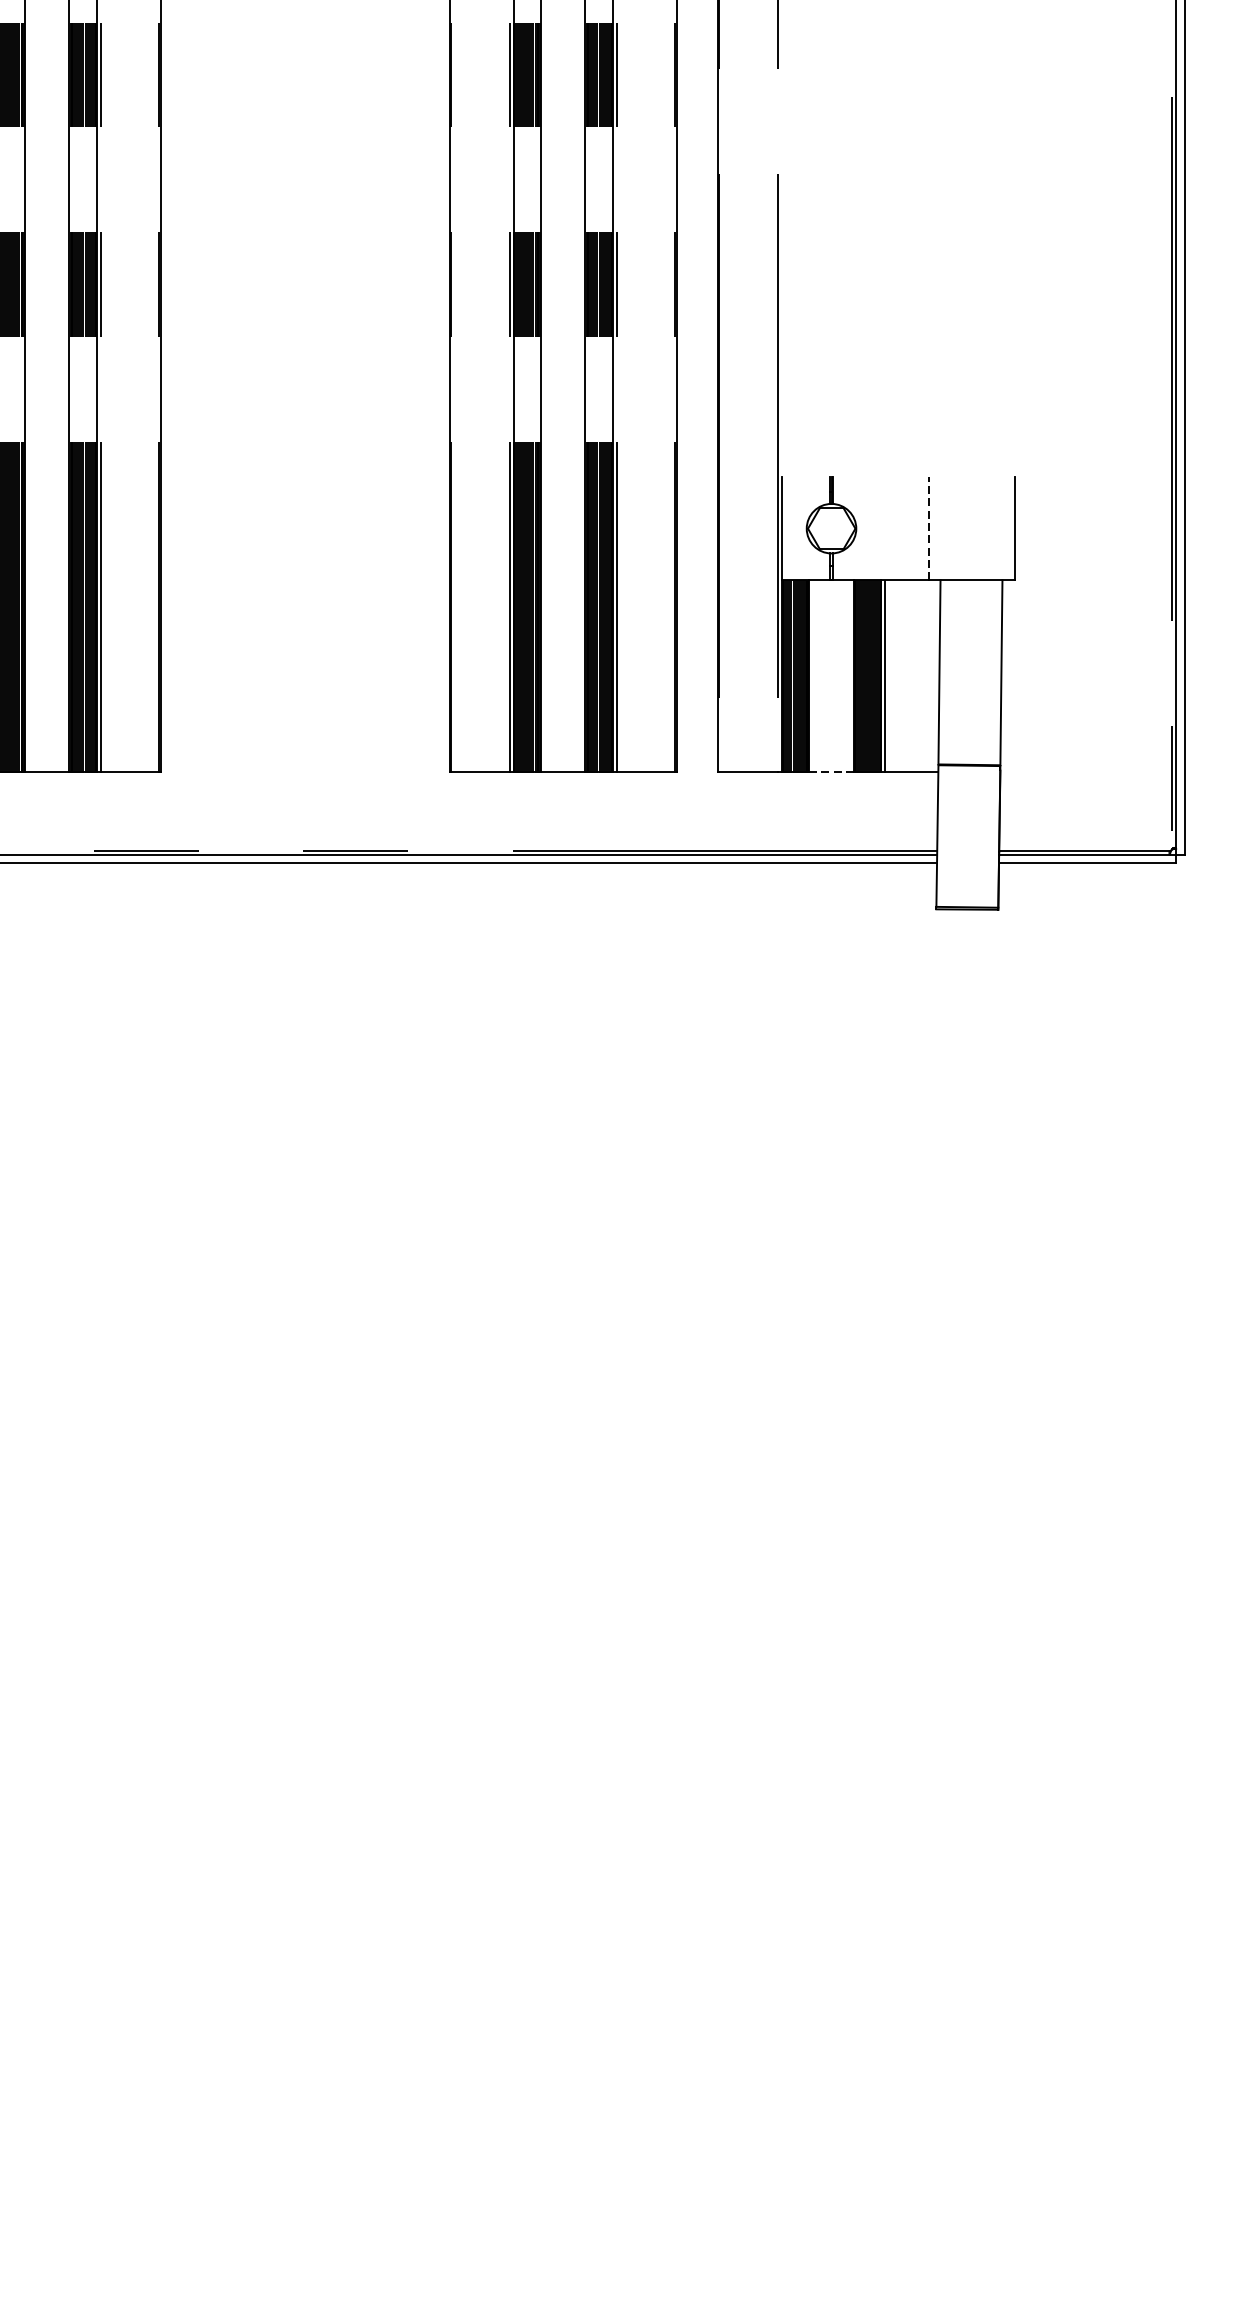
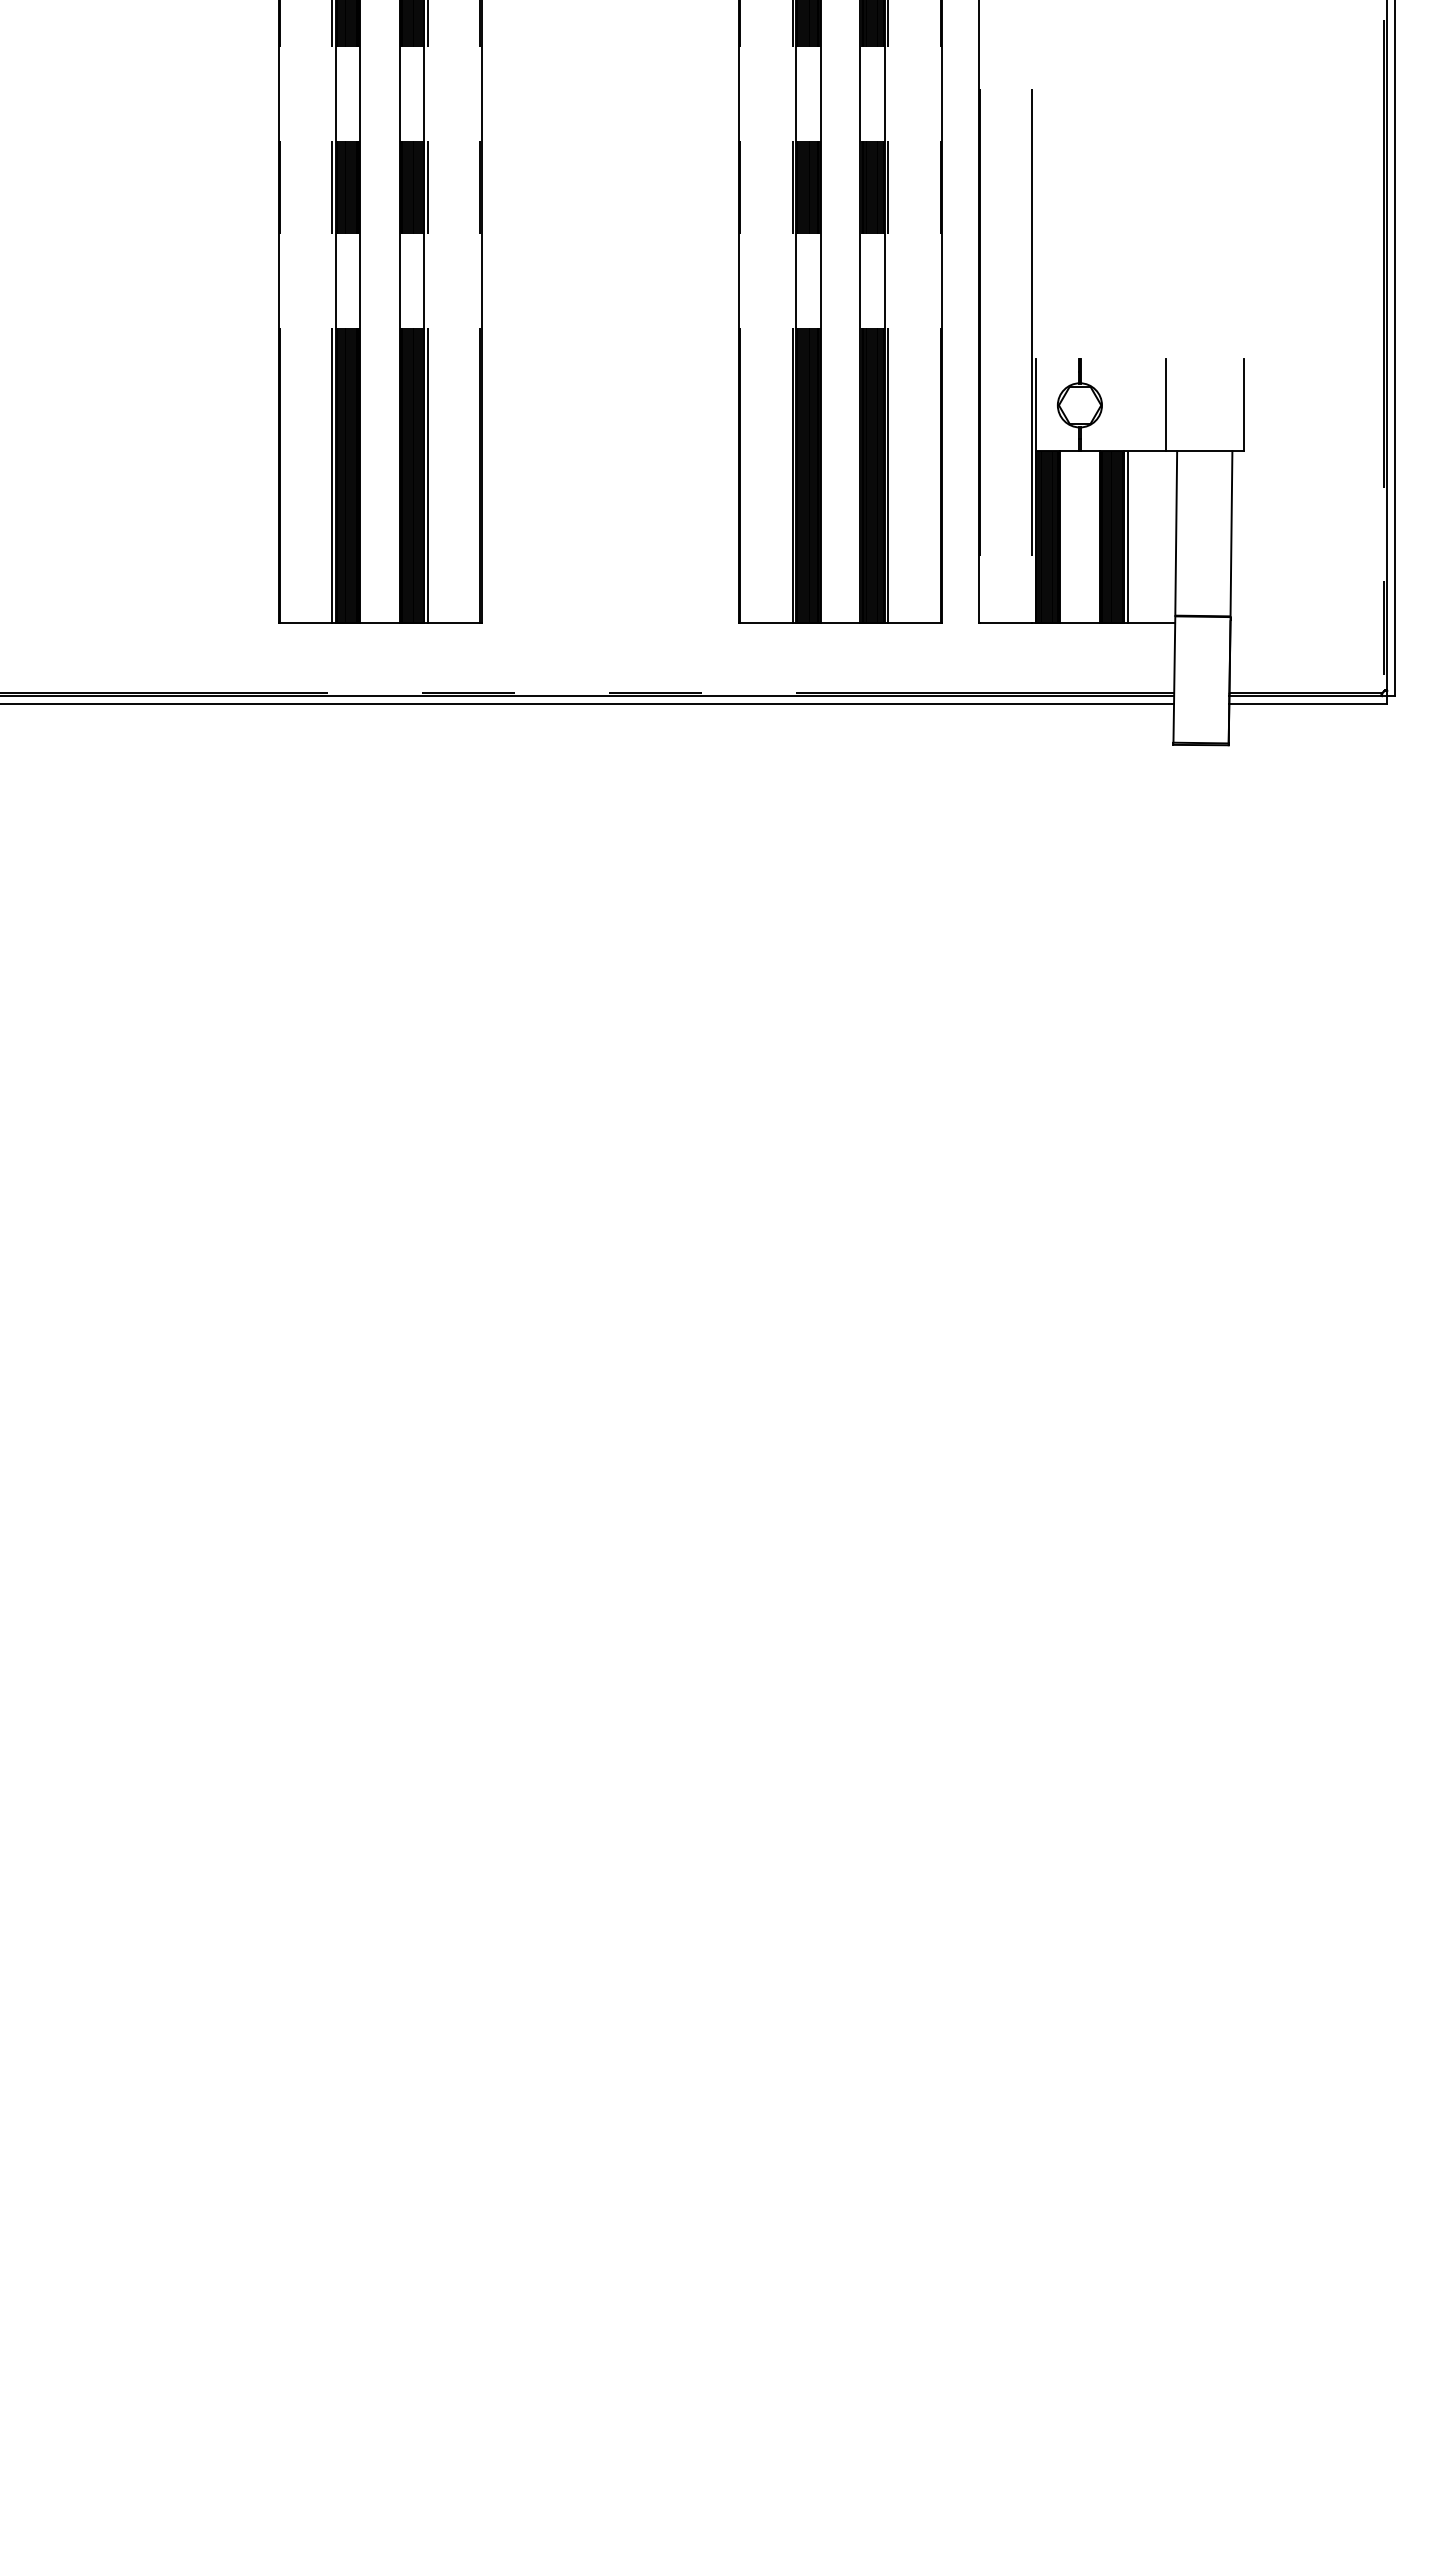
line: (928, 527) -> (1166, 404), dashed -> solid
line: (831, 772) -> (1079, 622), dashed -> solid

